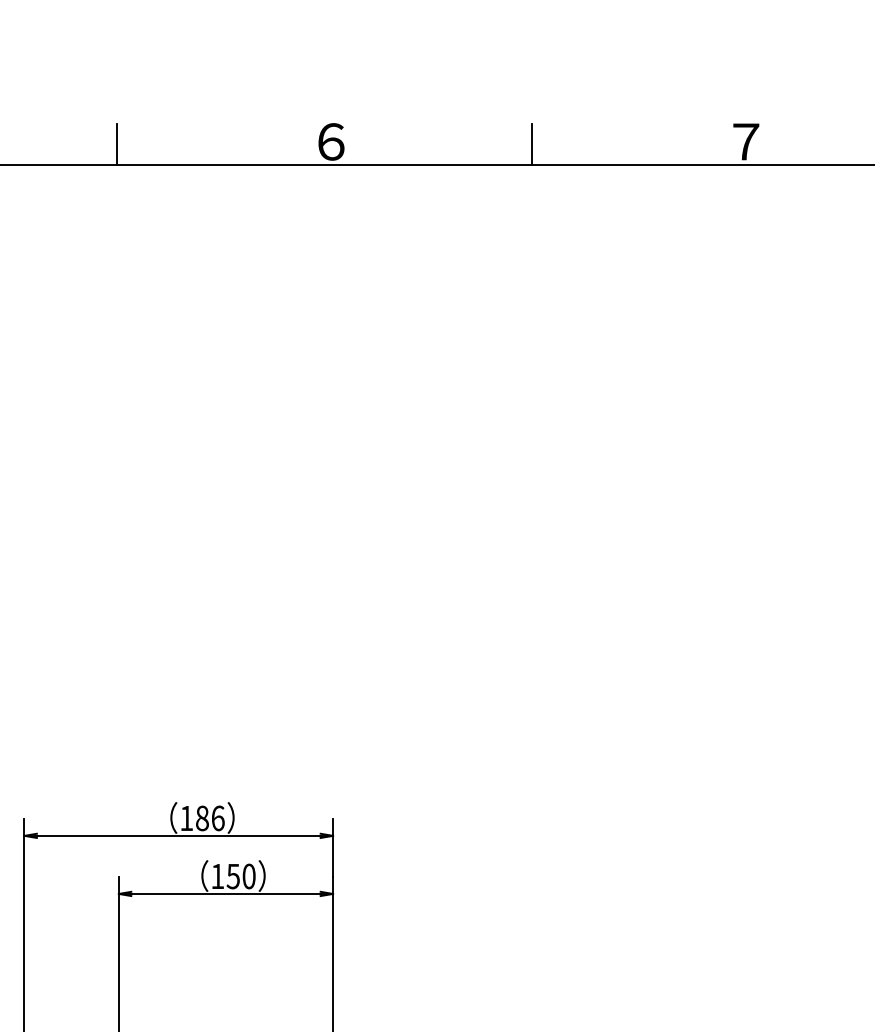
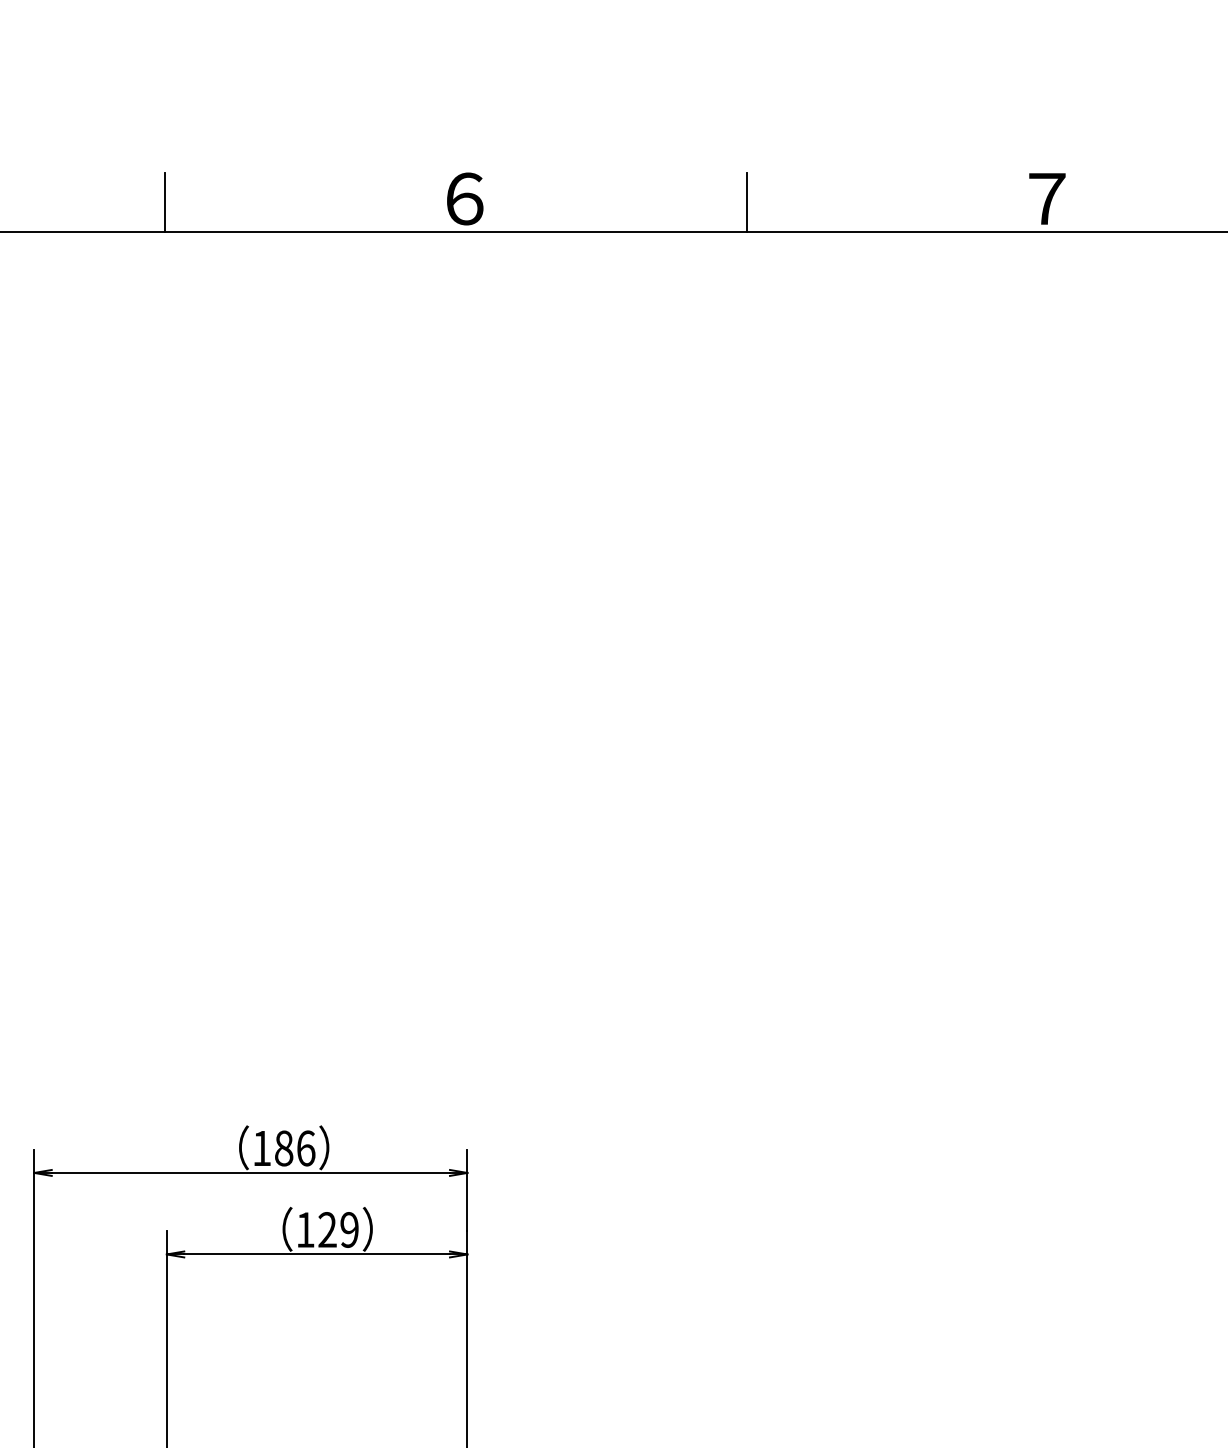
text: (241, 876) -> (338, 1229), 150 -> 129

